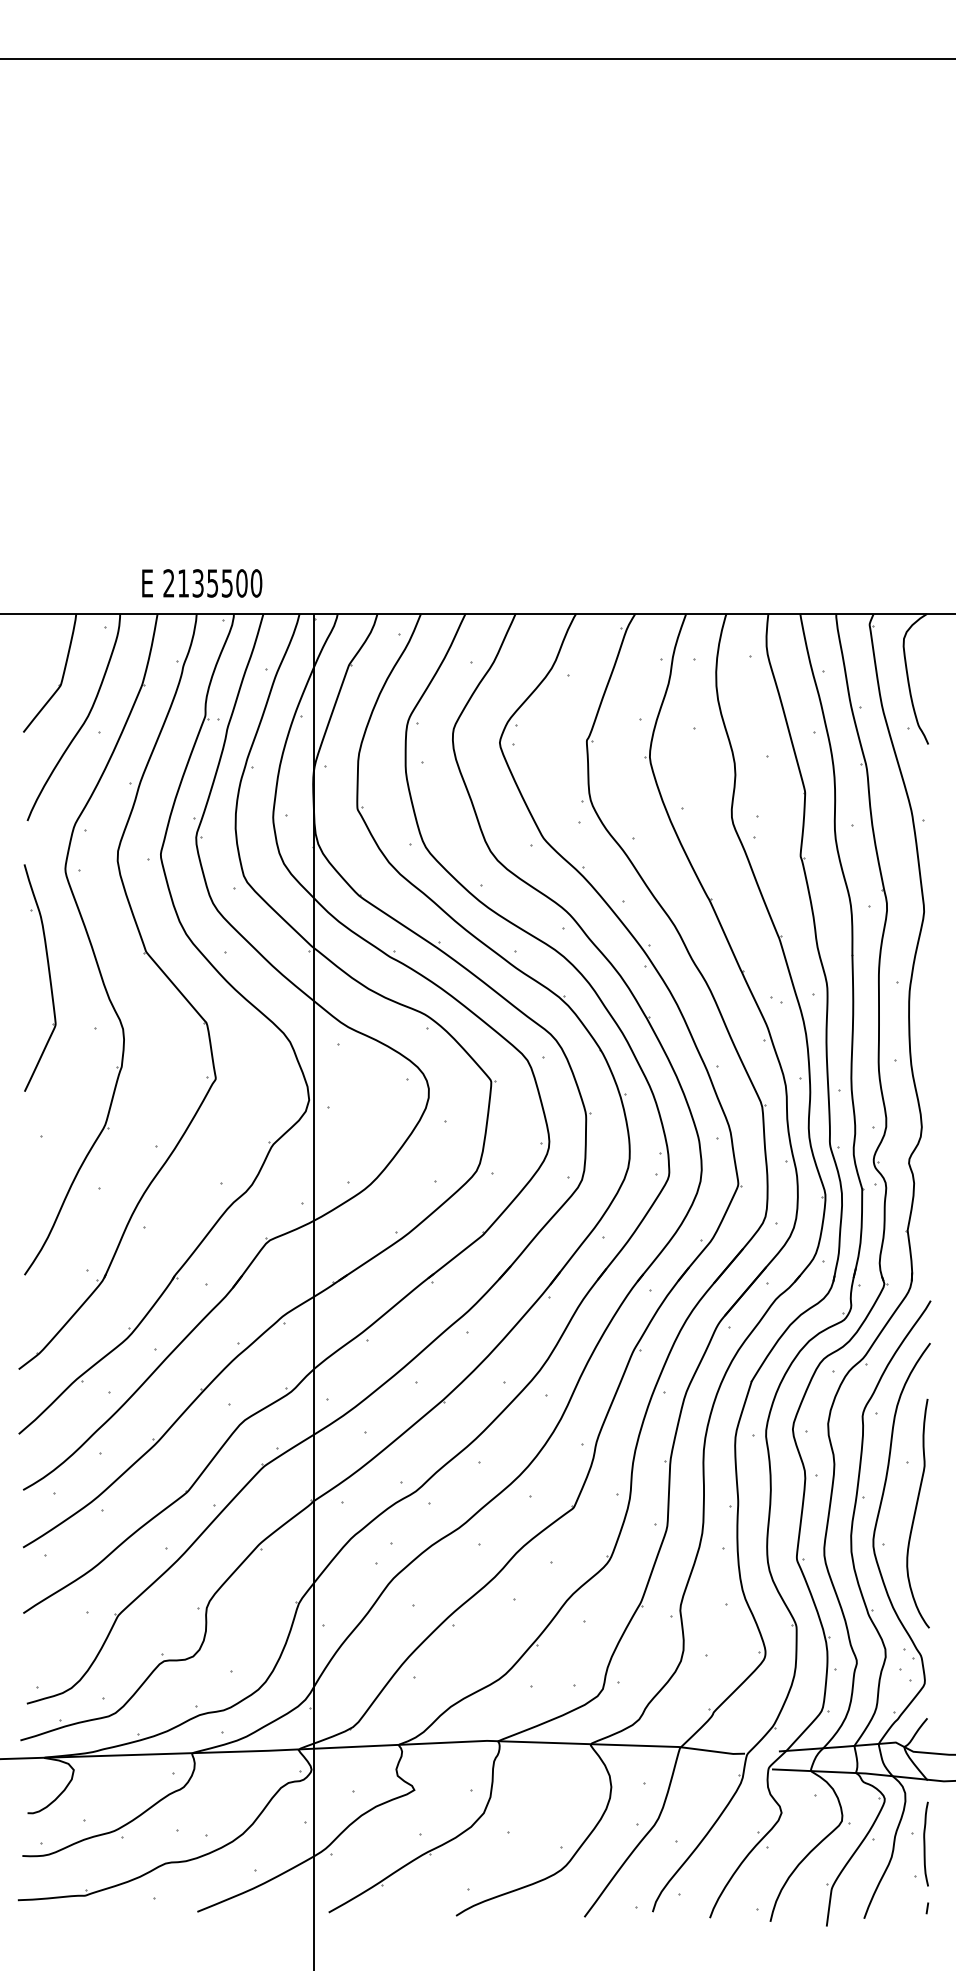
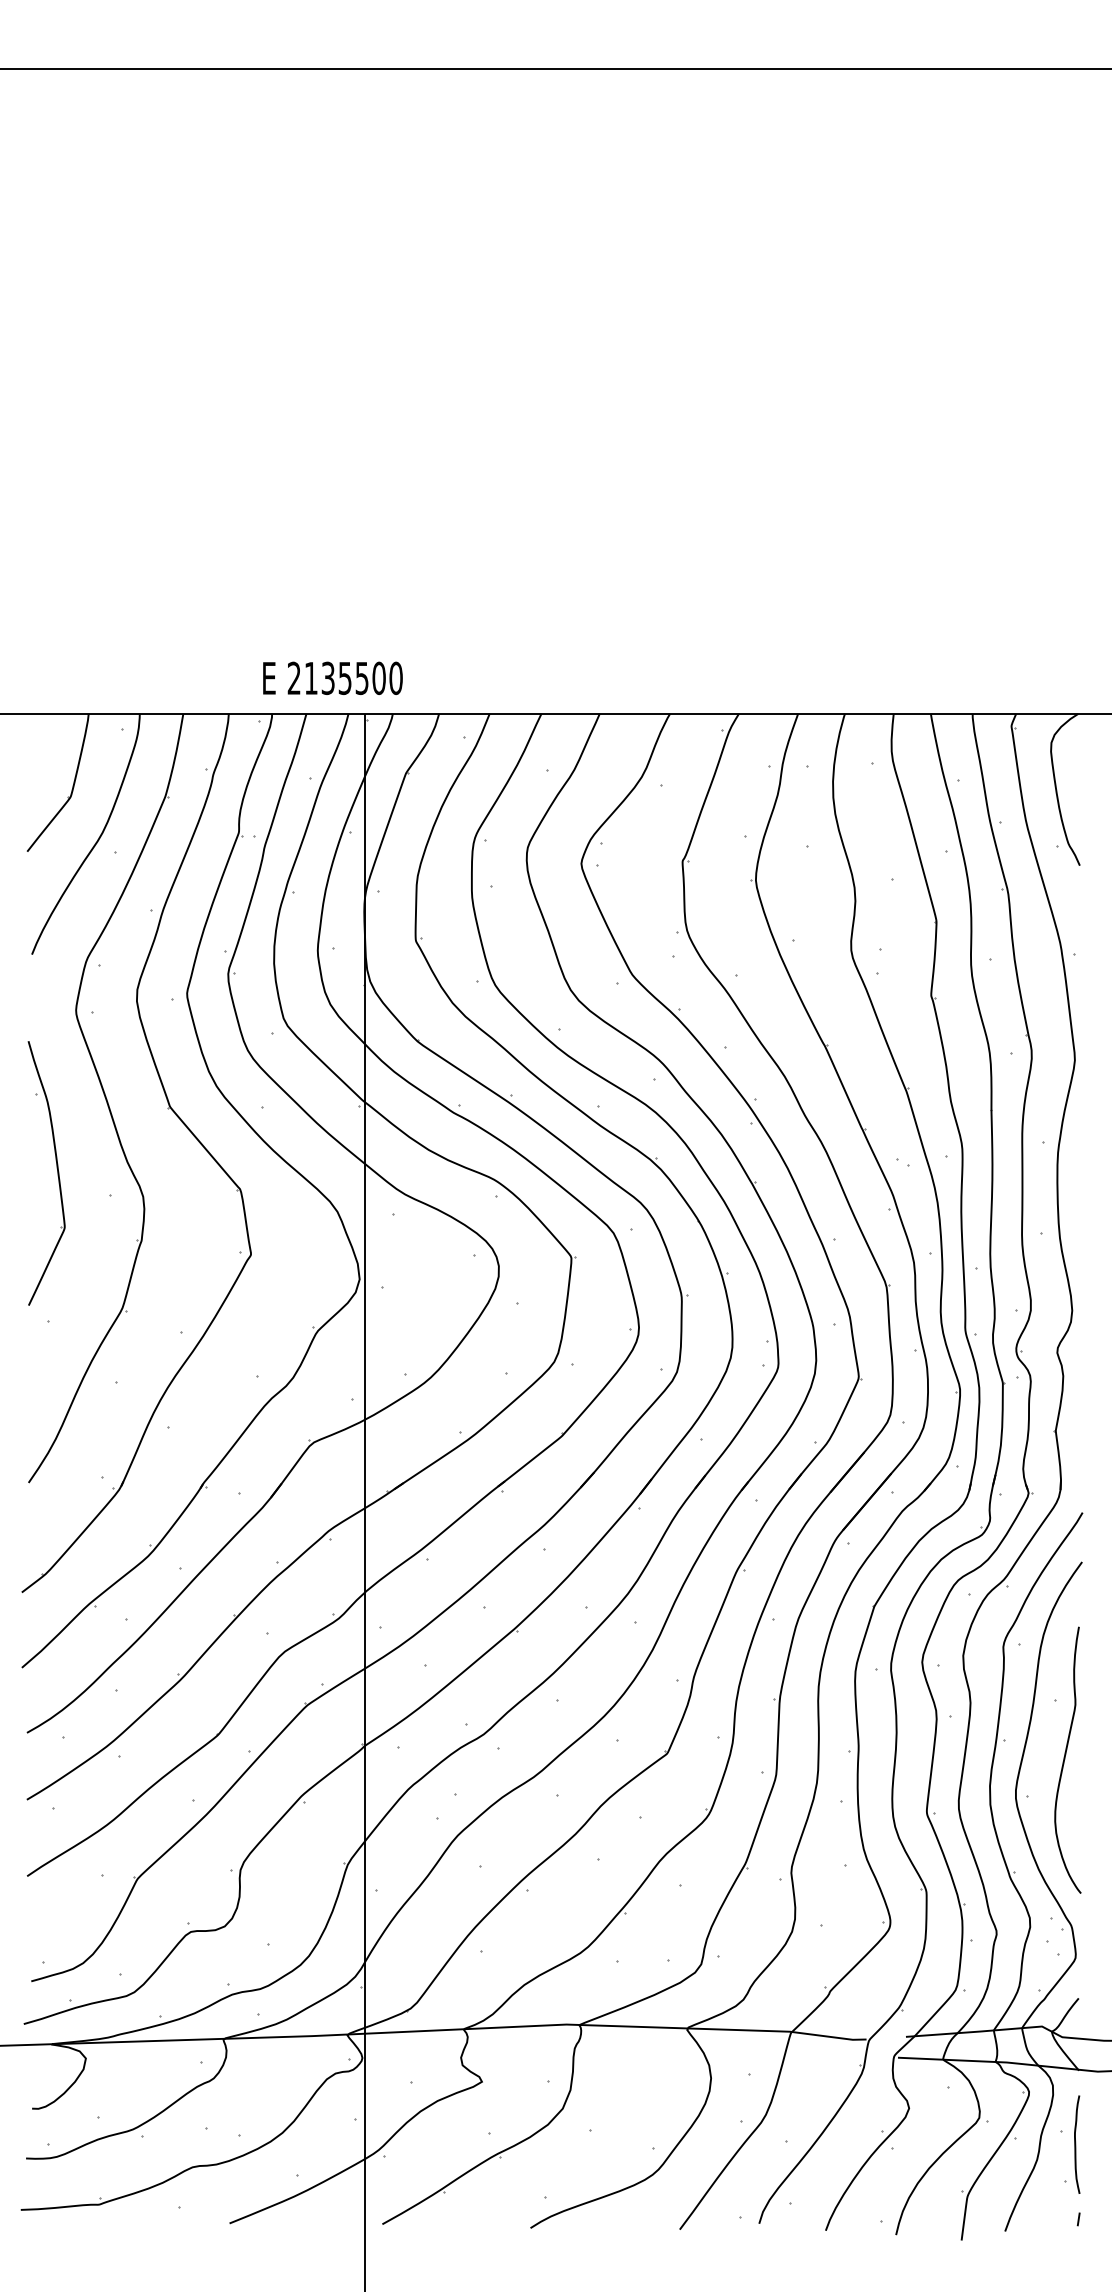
text: (202, 583) -> (333, 678), moved
part: (48, 974) -> (56, 1169), moved

